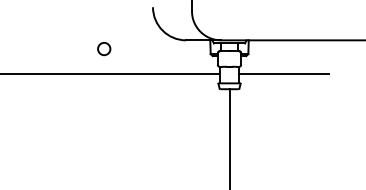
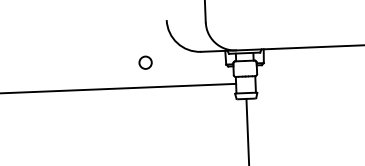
circle: (104, 49) -> (145, 63), moved
line: (284, 73) -> (300, 81), removed

